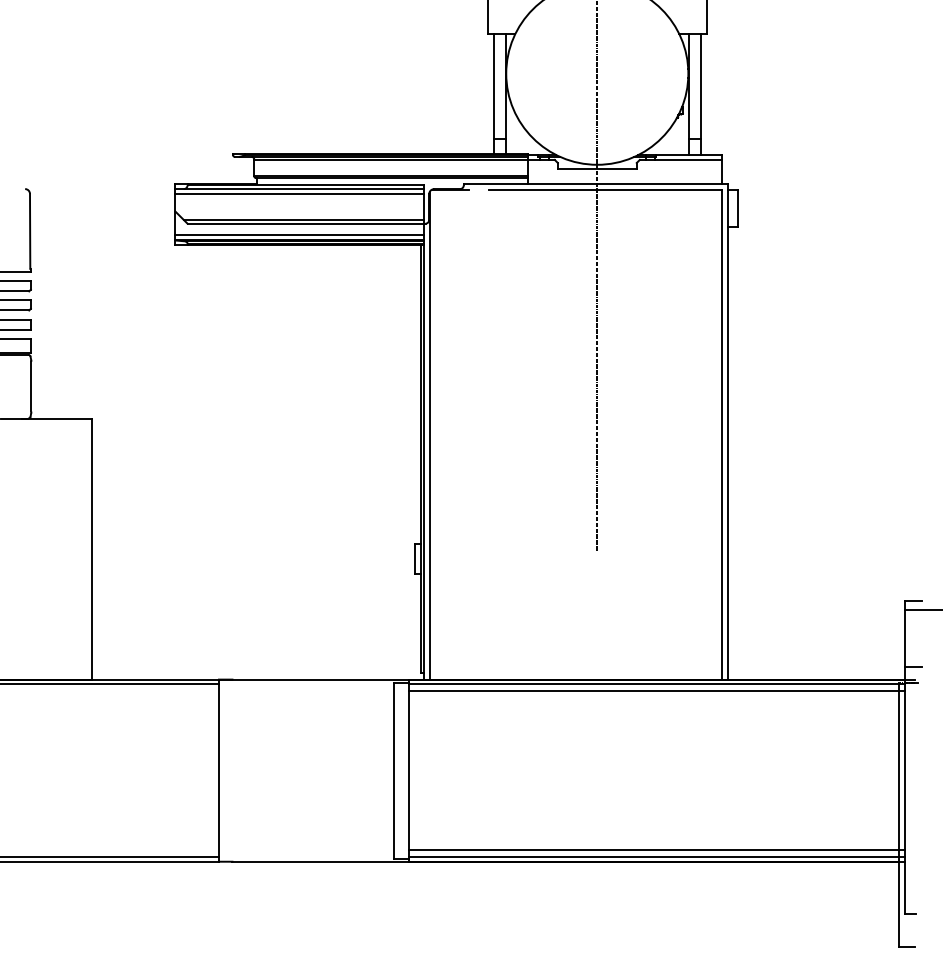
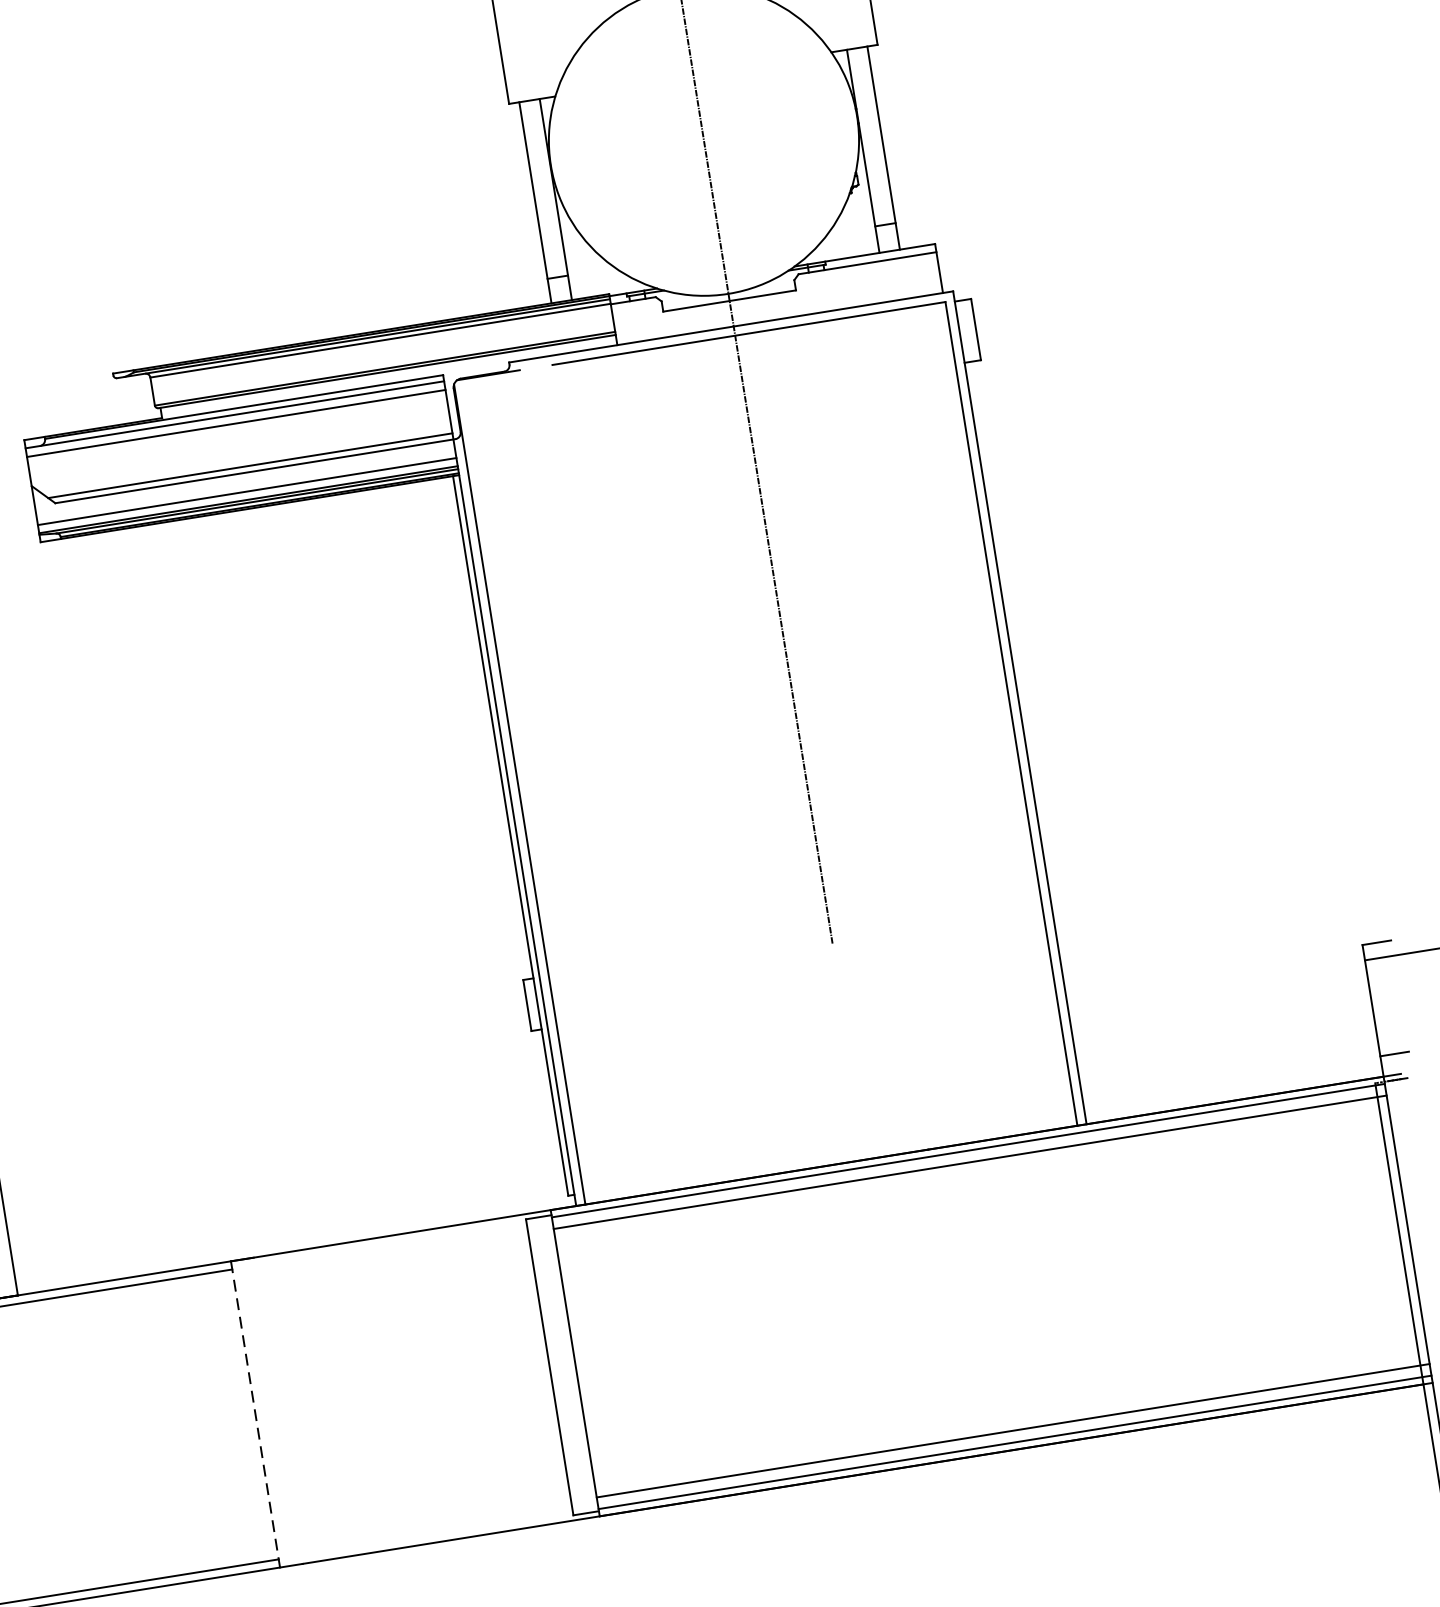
line: (218, 771) -> (254, 1415), solid -> dashed

